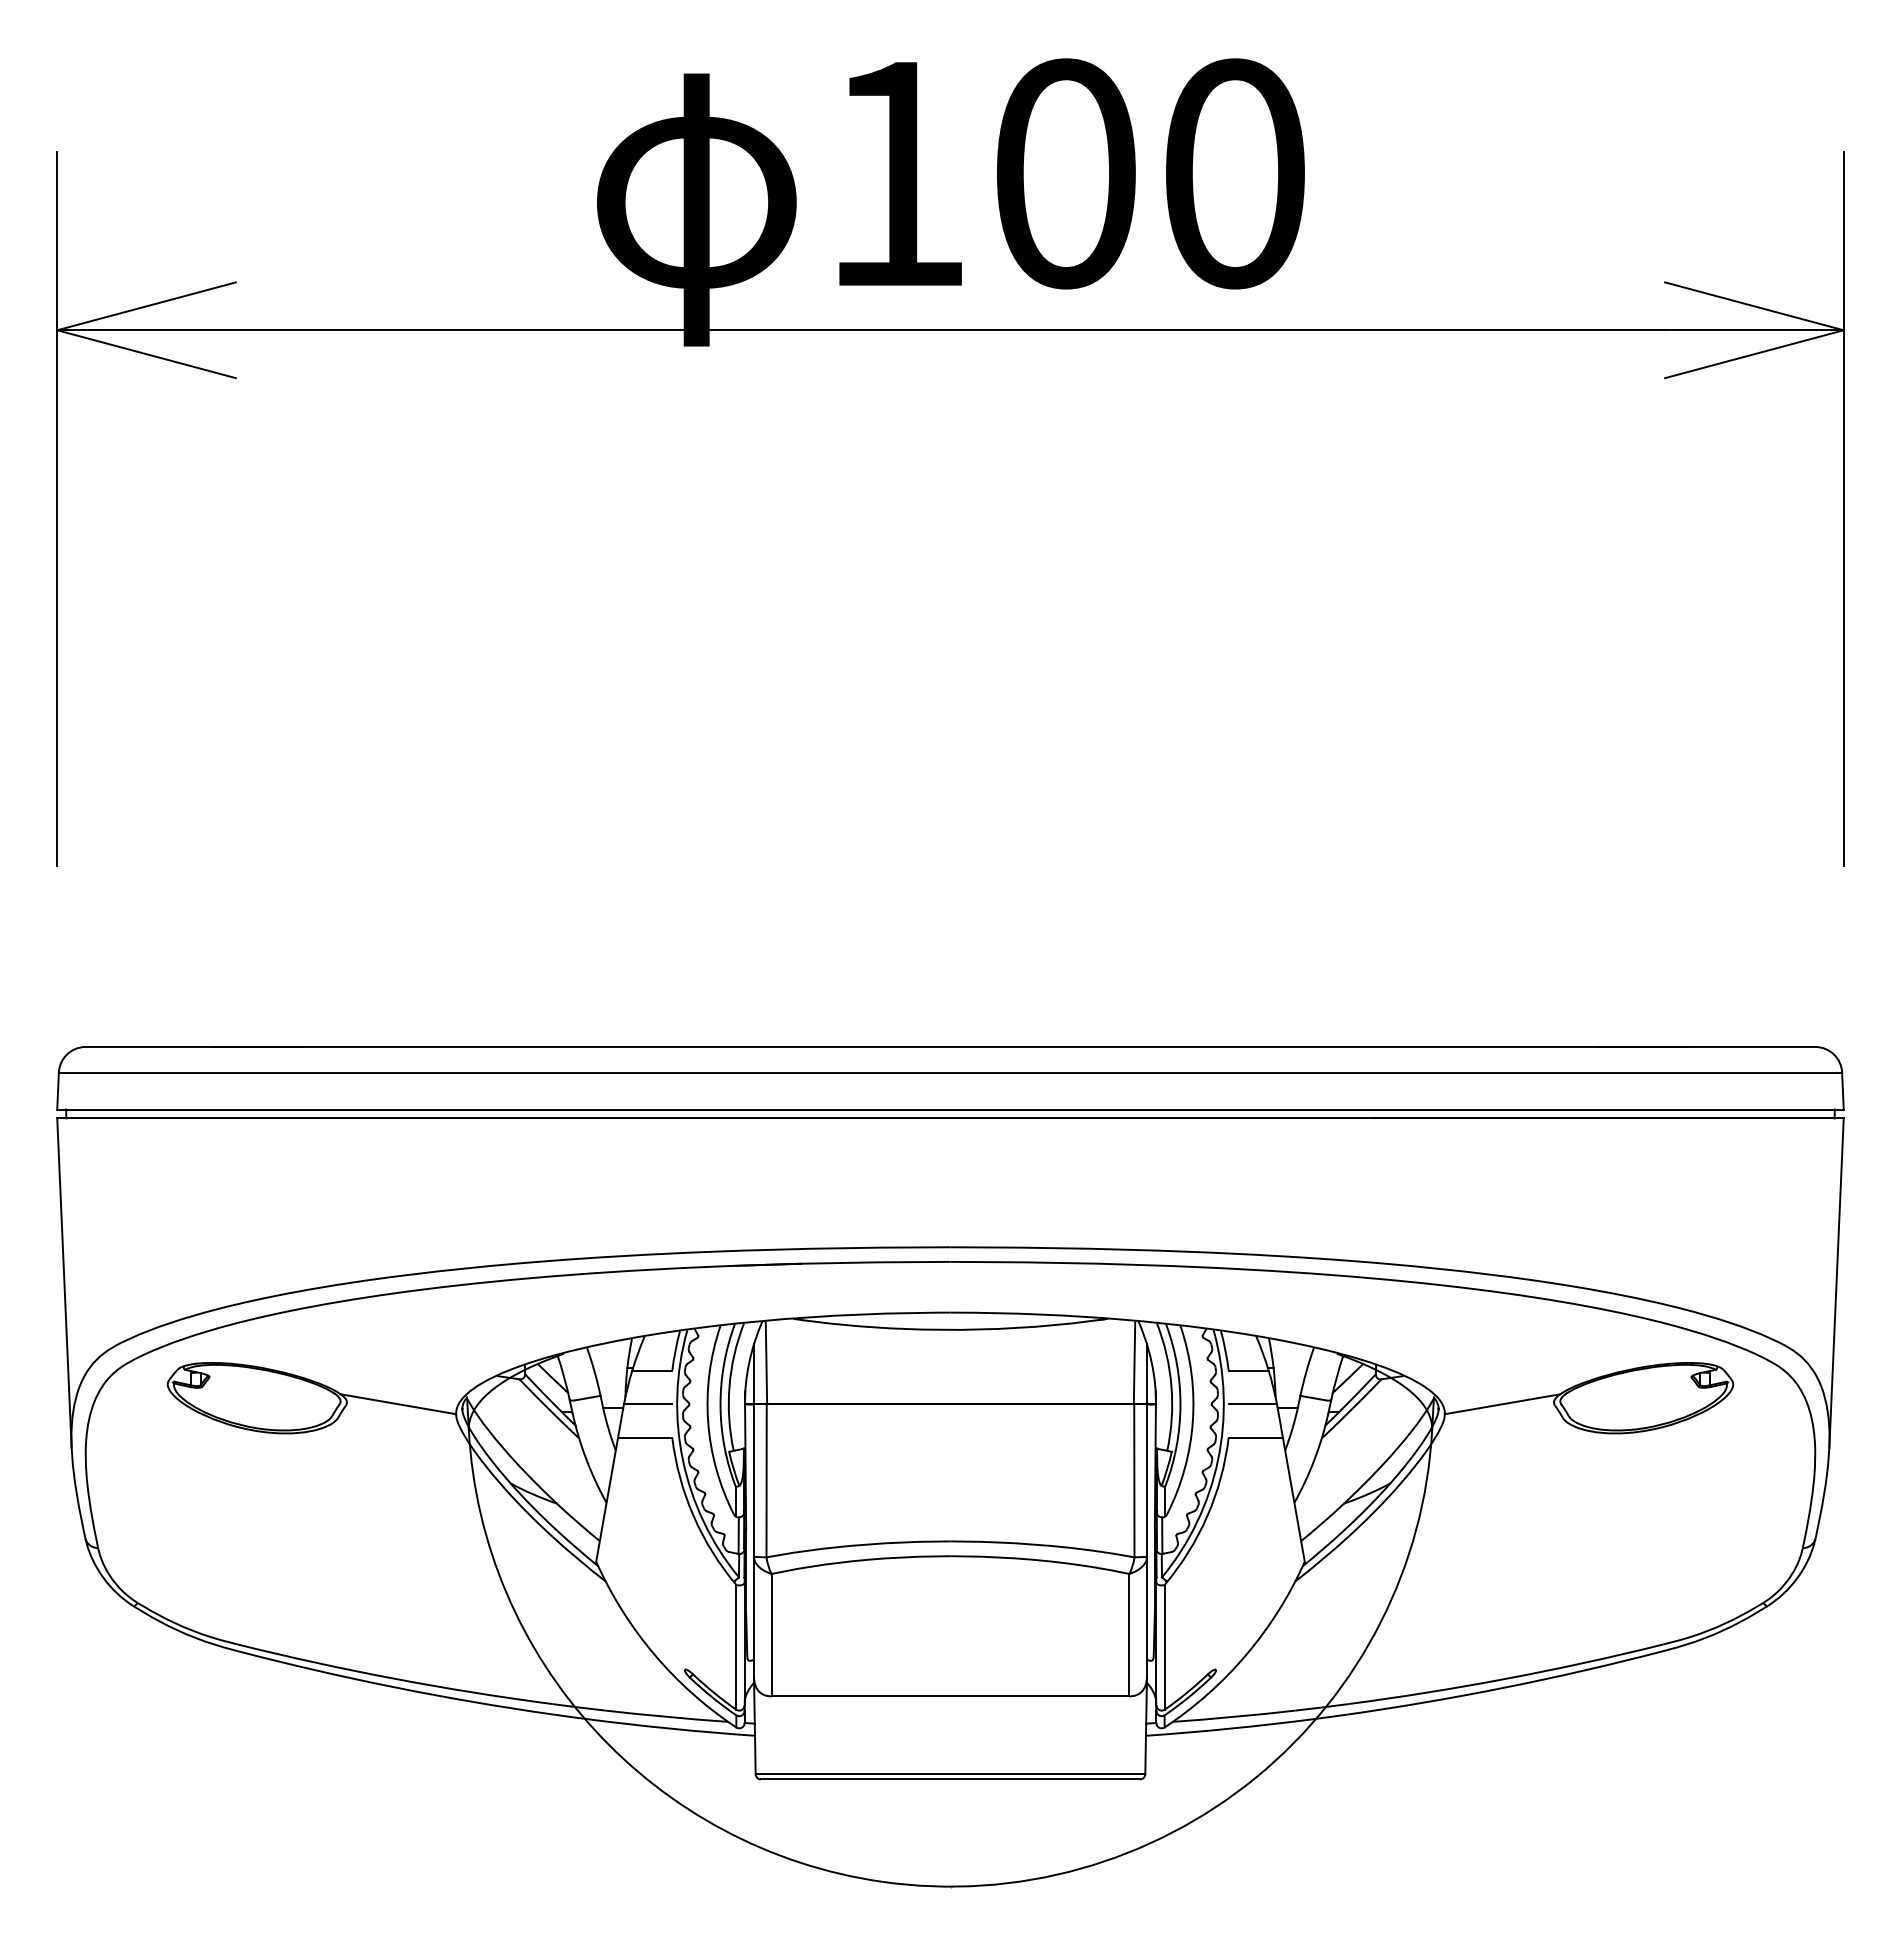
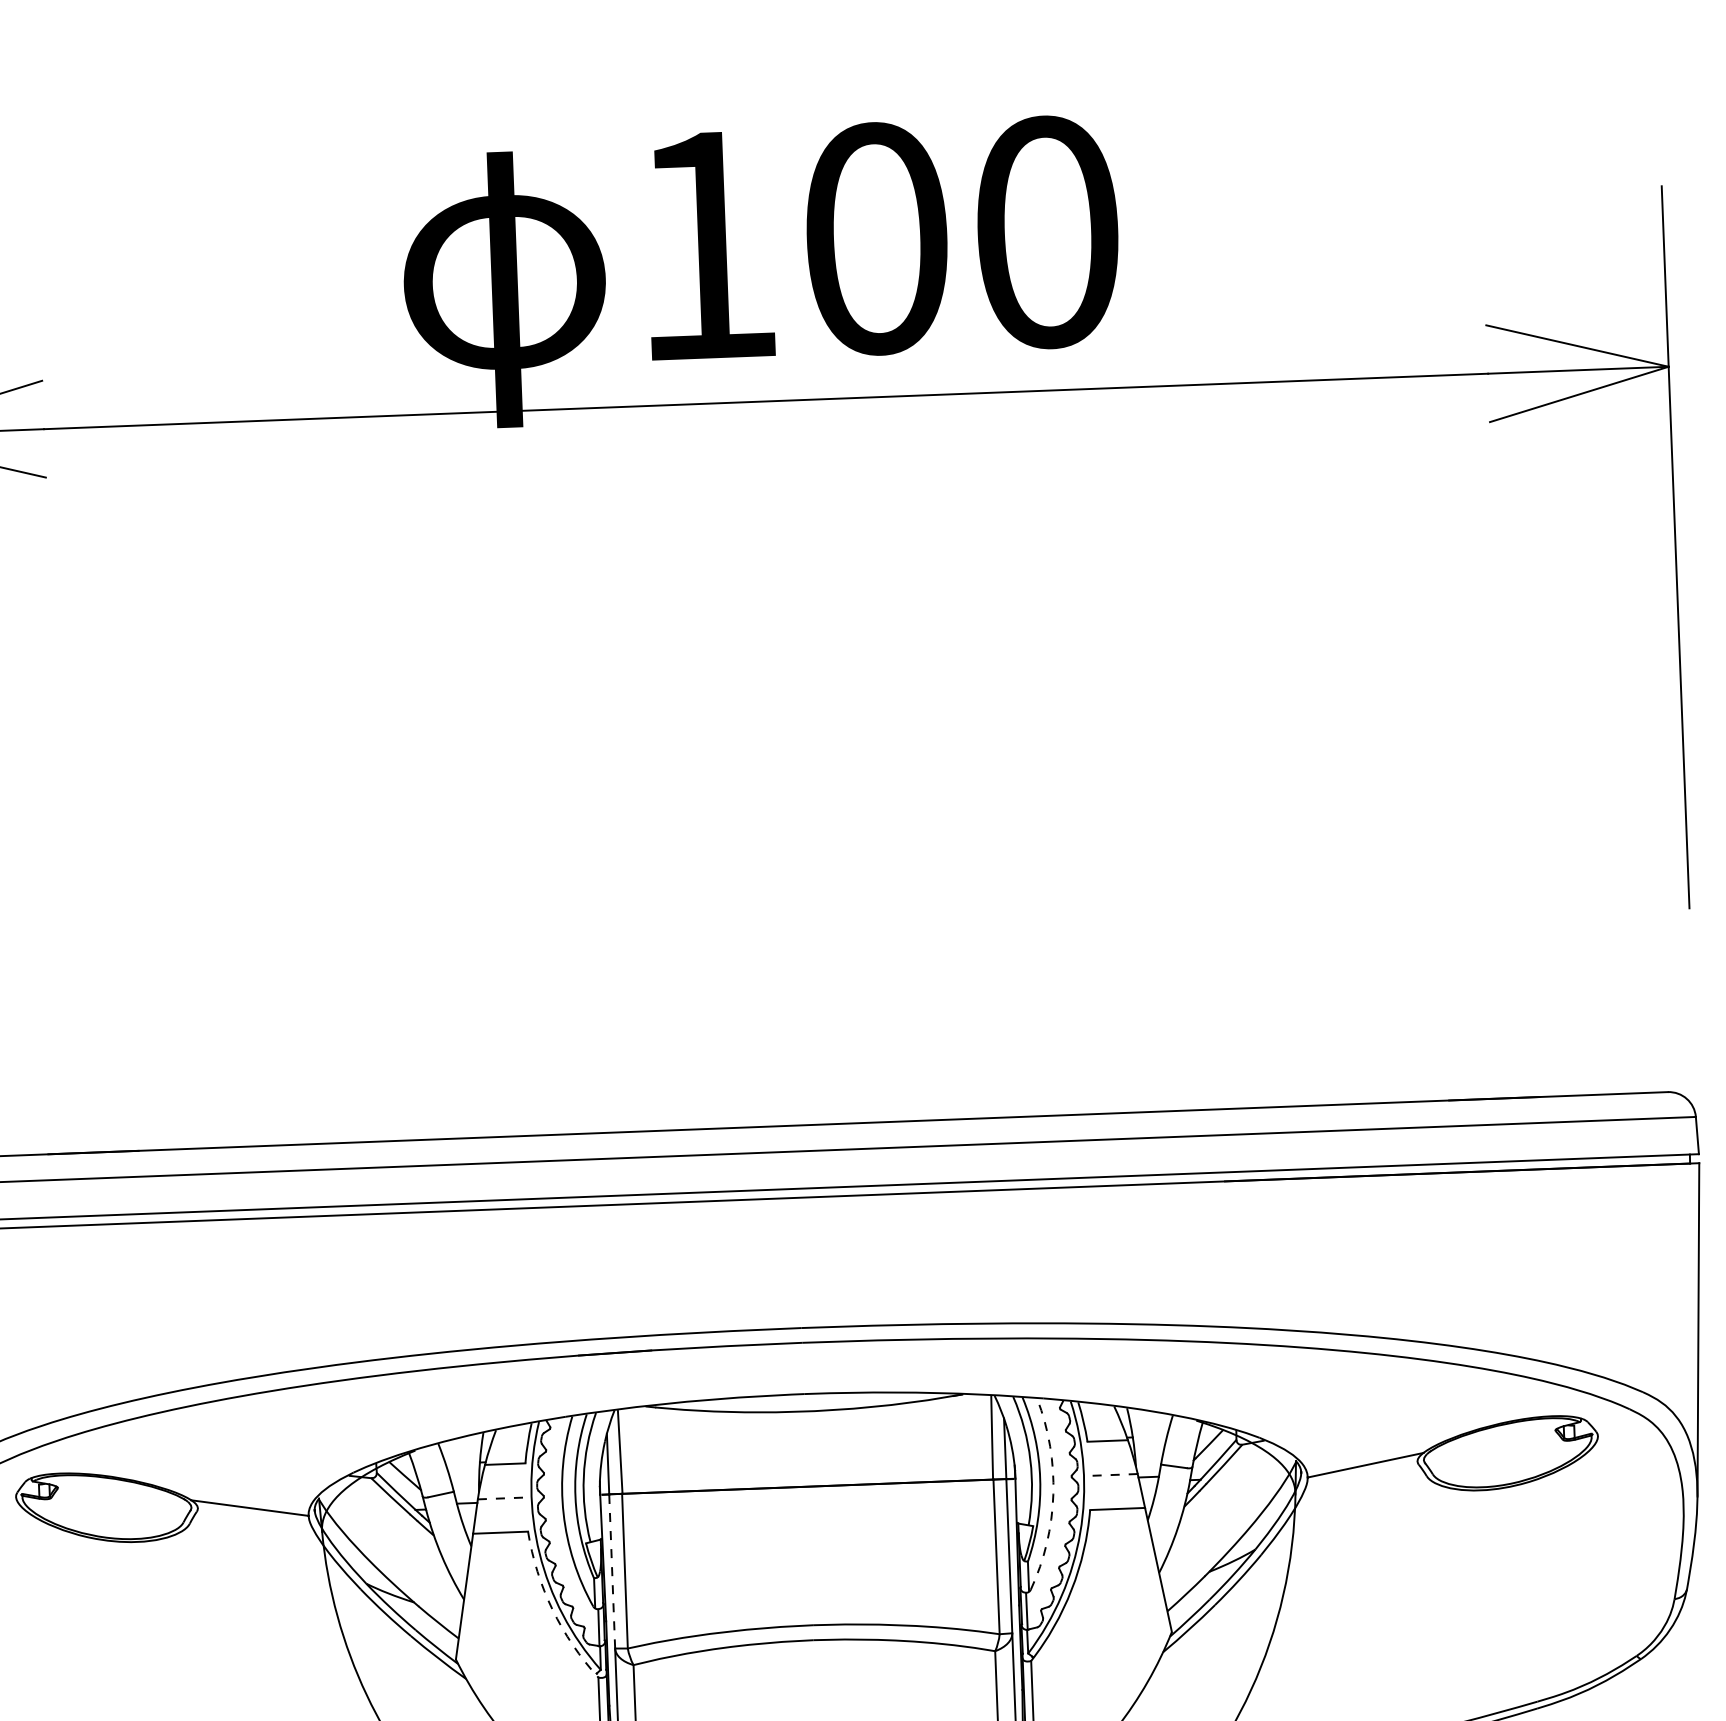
line: (647, 1404) -> (501, 1498), solid -> dashed
line: (1253, 1404) -> (1113, 1475), solid -> dashed
arc: (1192, 1421) -> (1052, 1494), solid -> dashed
line: (753, 1480) -> (611, 1571), solid -> dashed
arc: (693, 1516) -> (552, 1610), solid -> dashed

